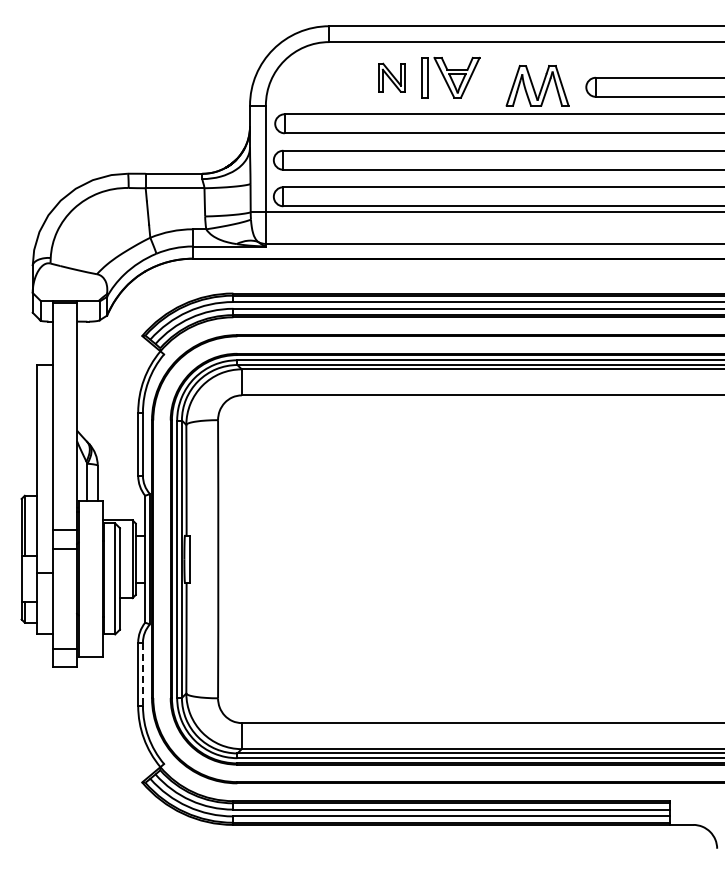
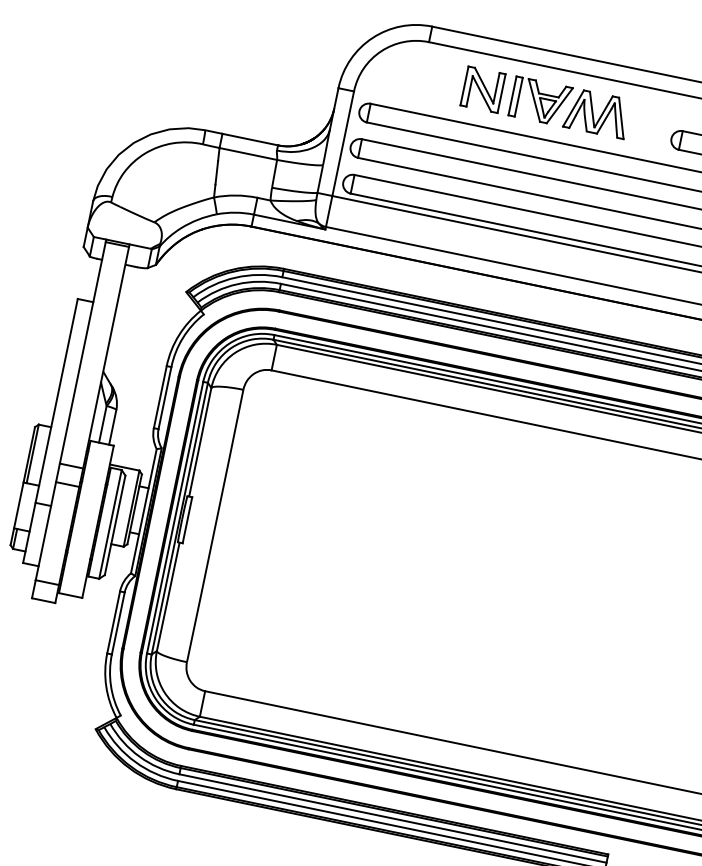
part: (391, 77) -> (482, 89), size x1.43
part: (537, 85) -> (597, 113), moved
line: (142, 674) -> (117, 623), dashed -> solid

